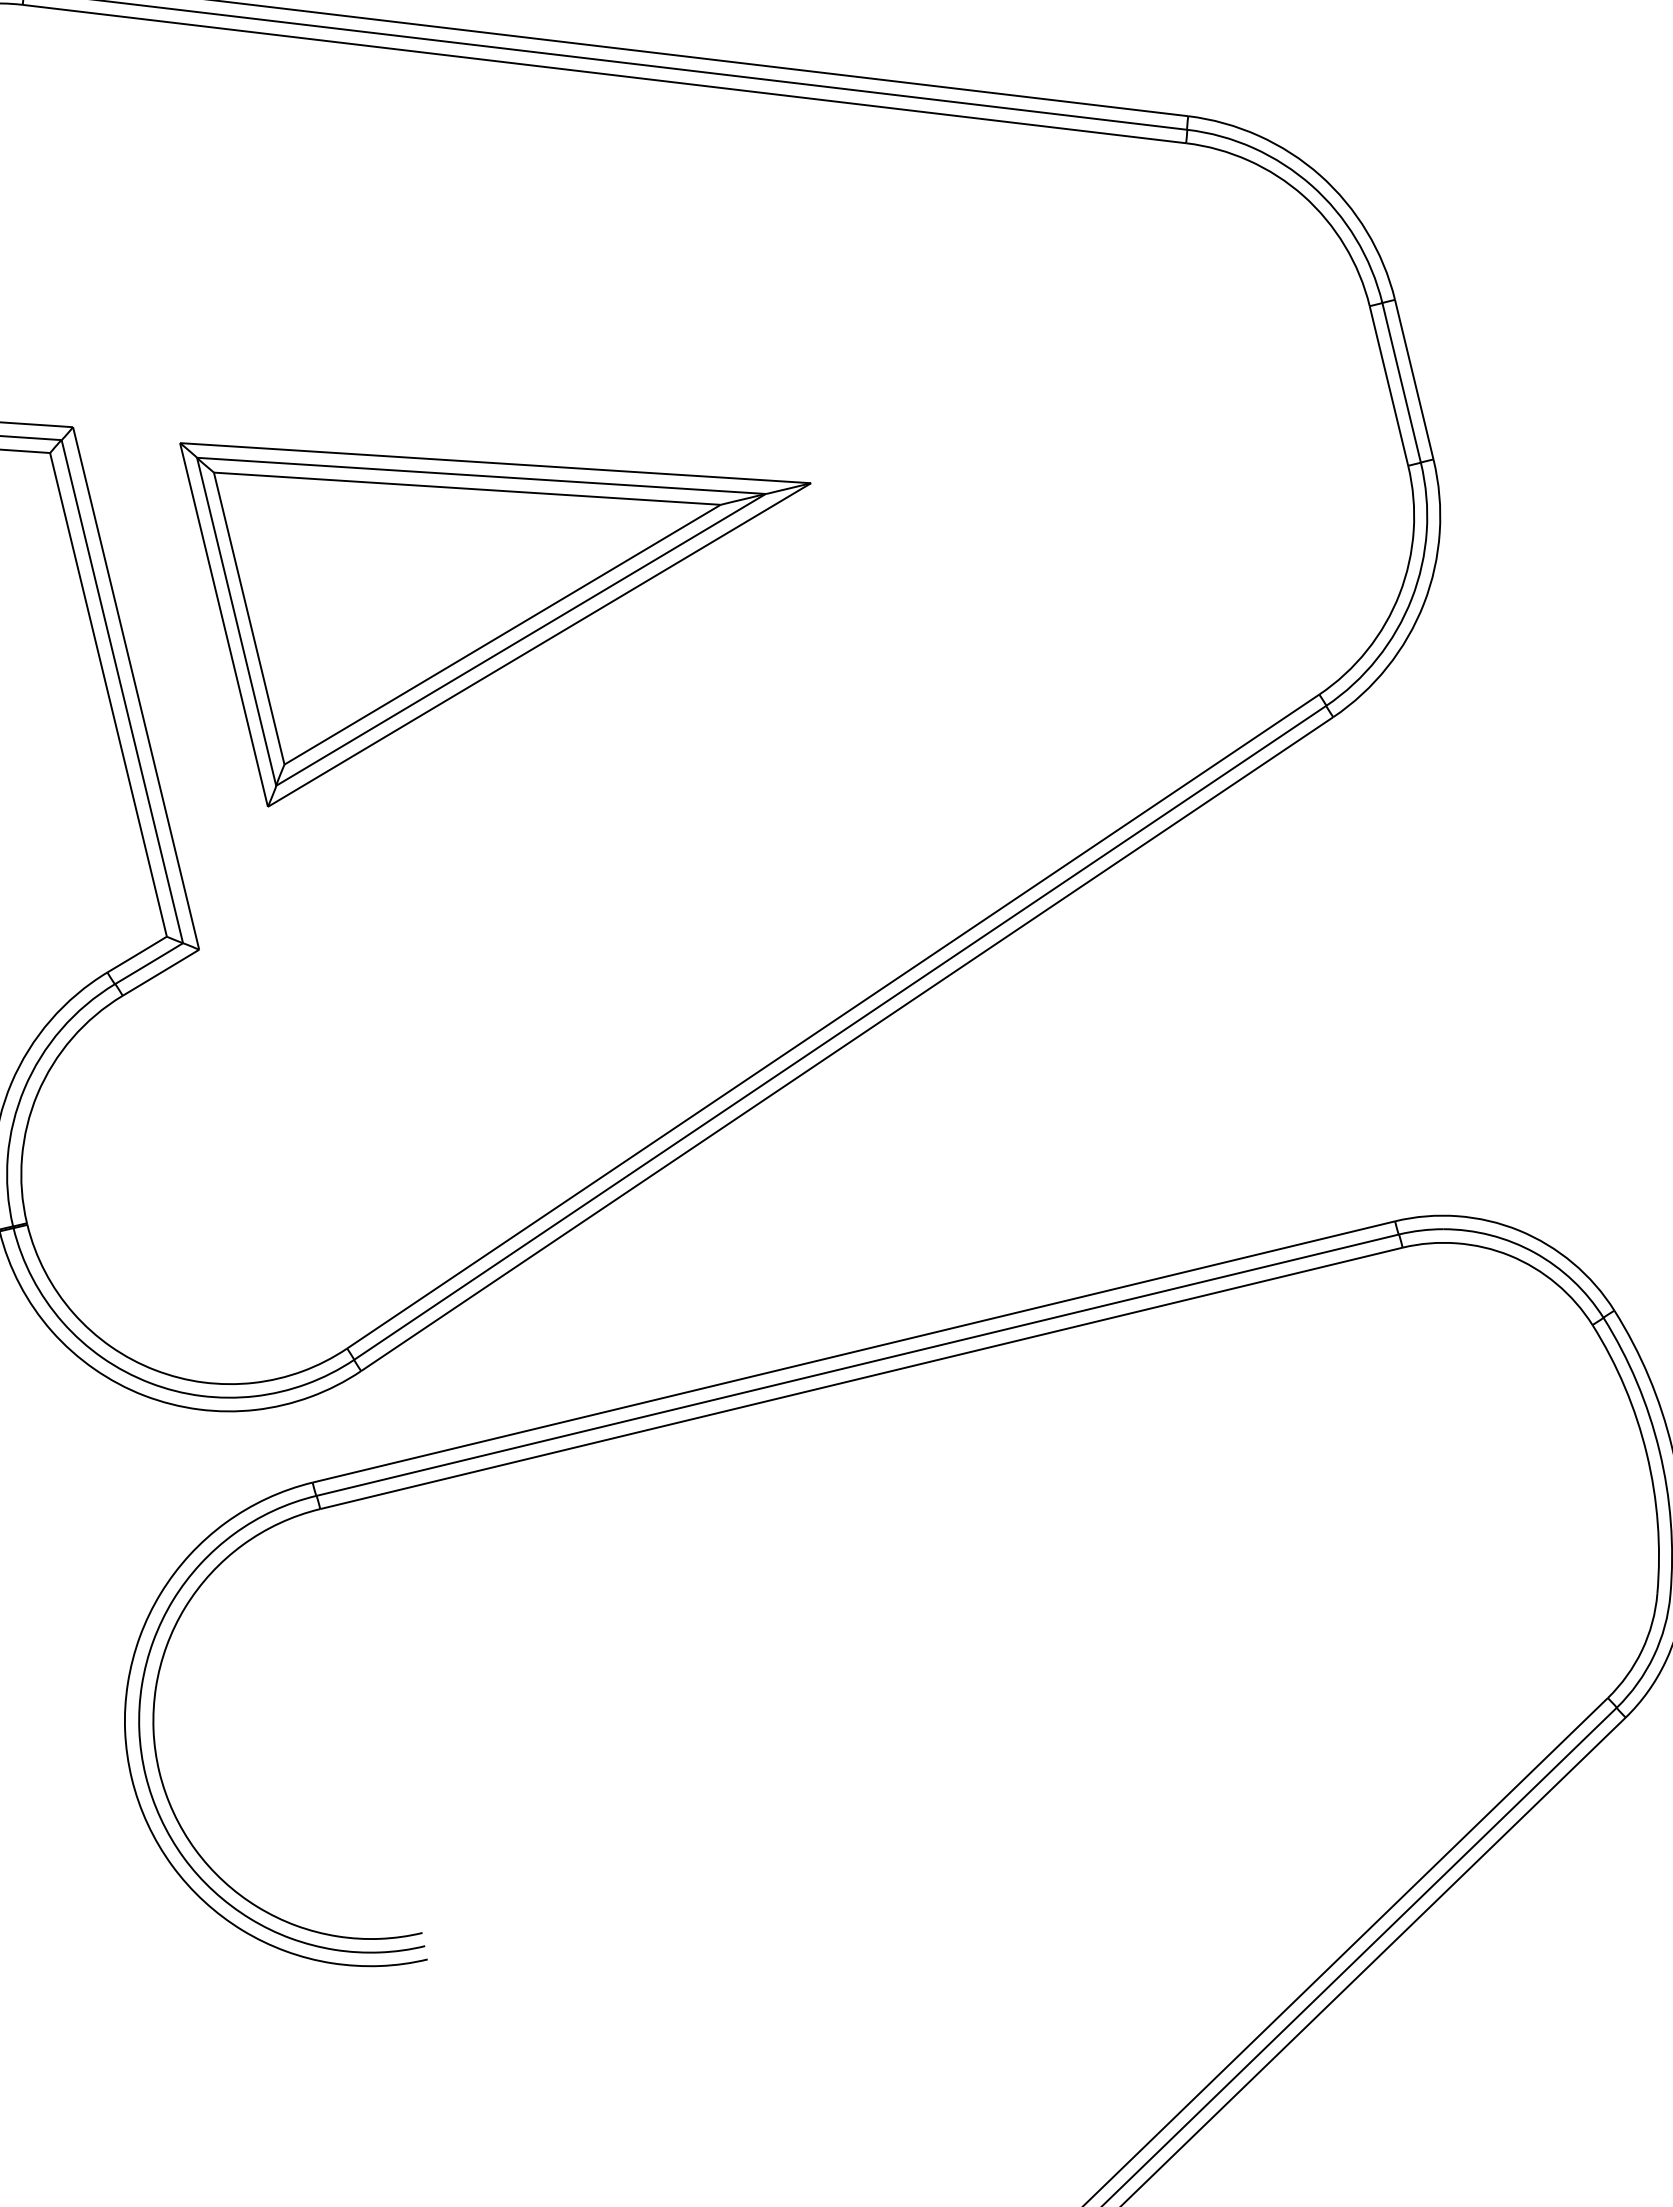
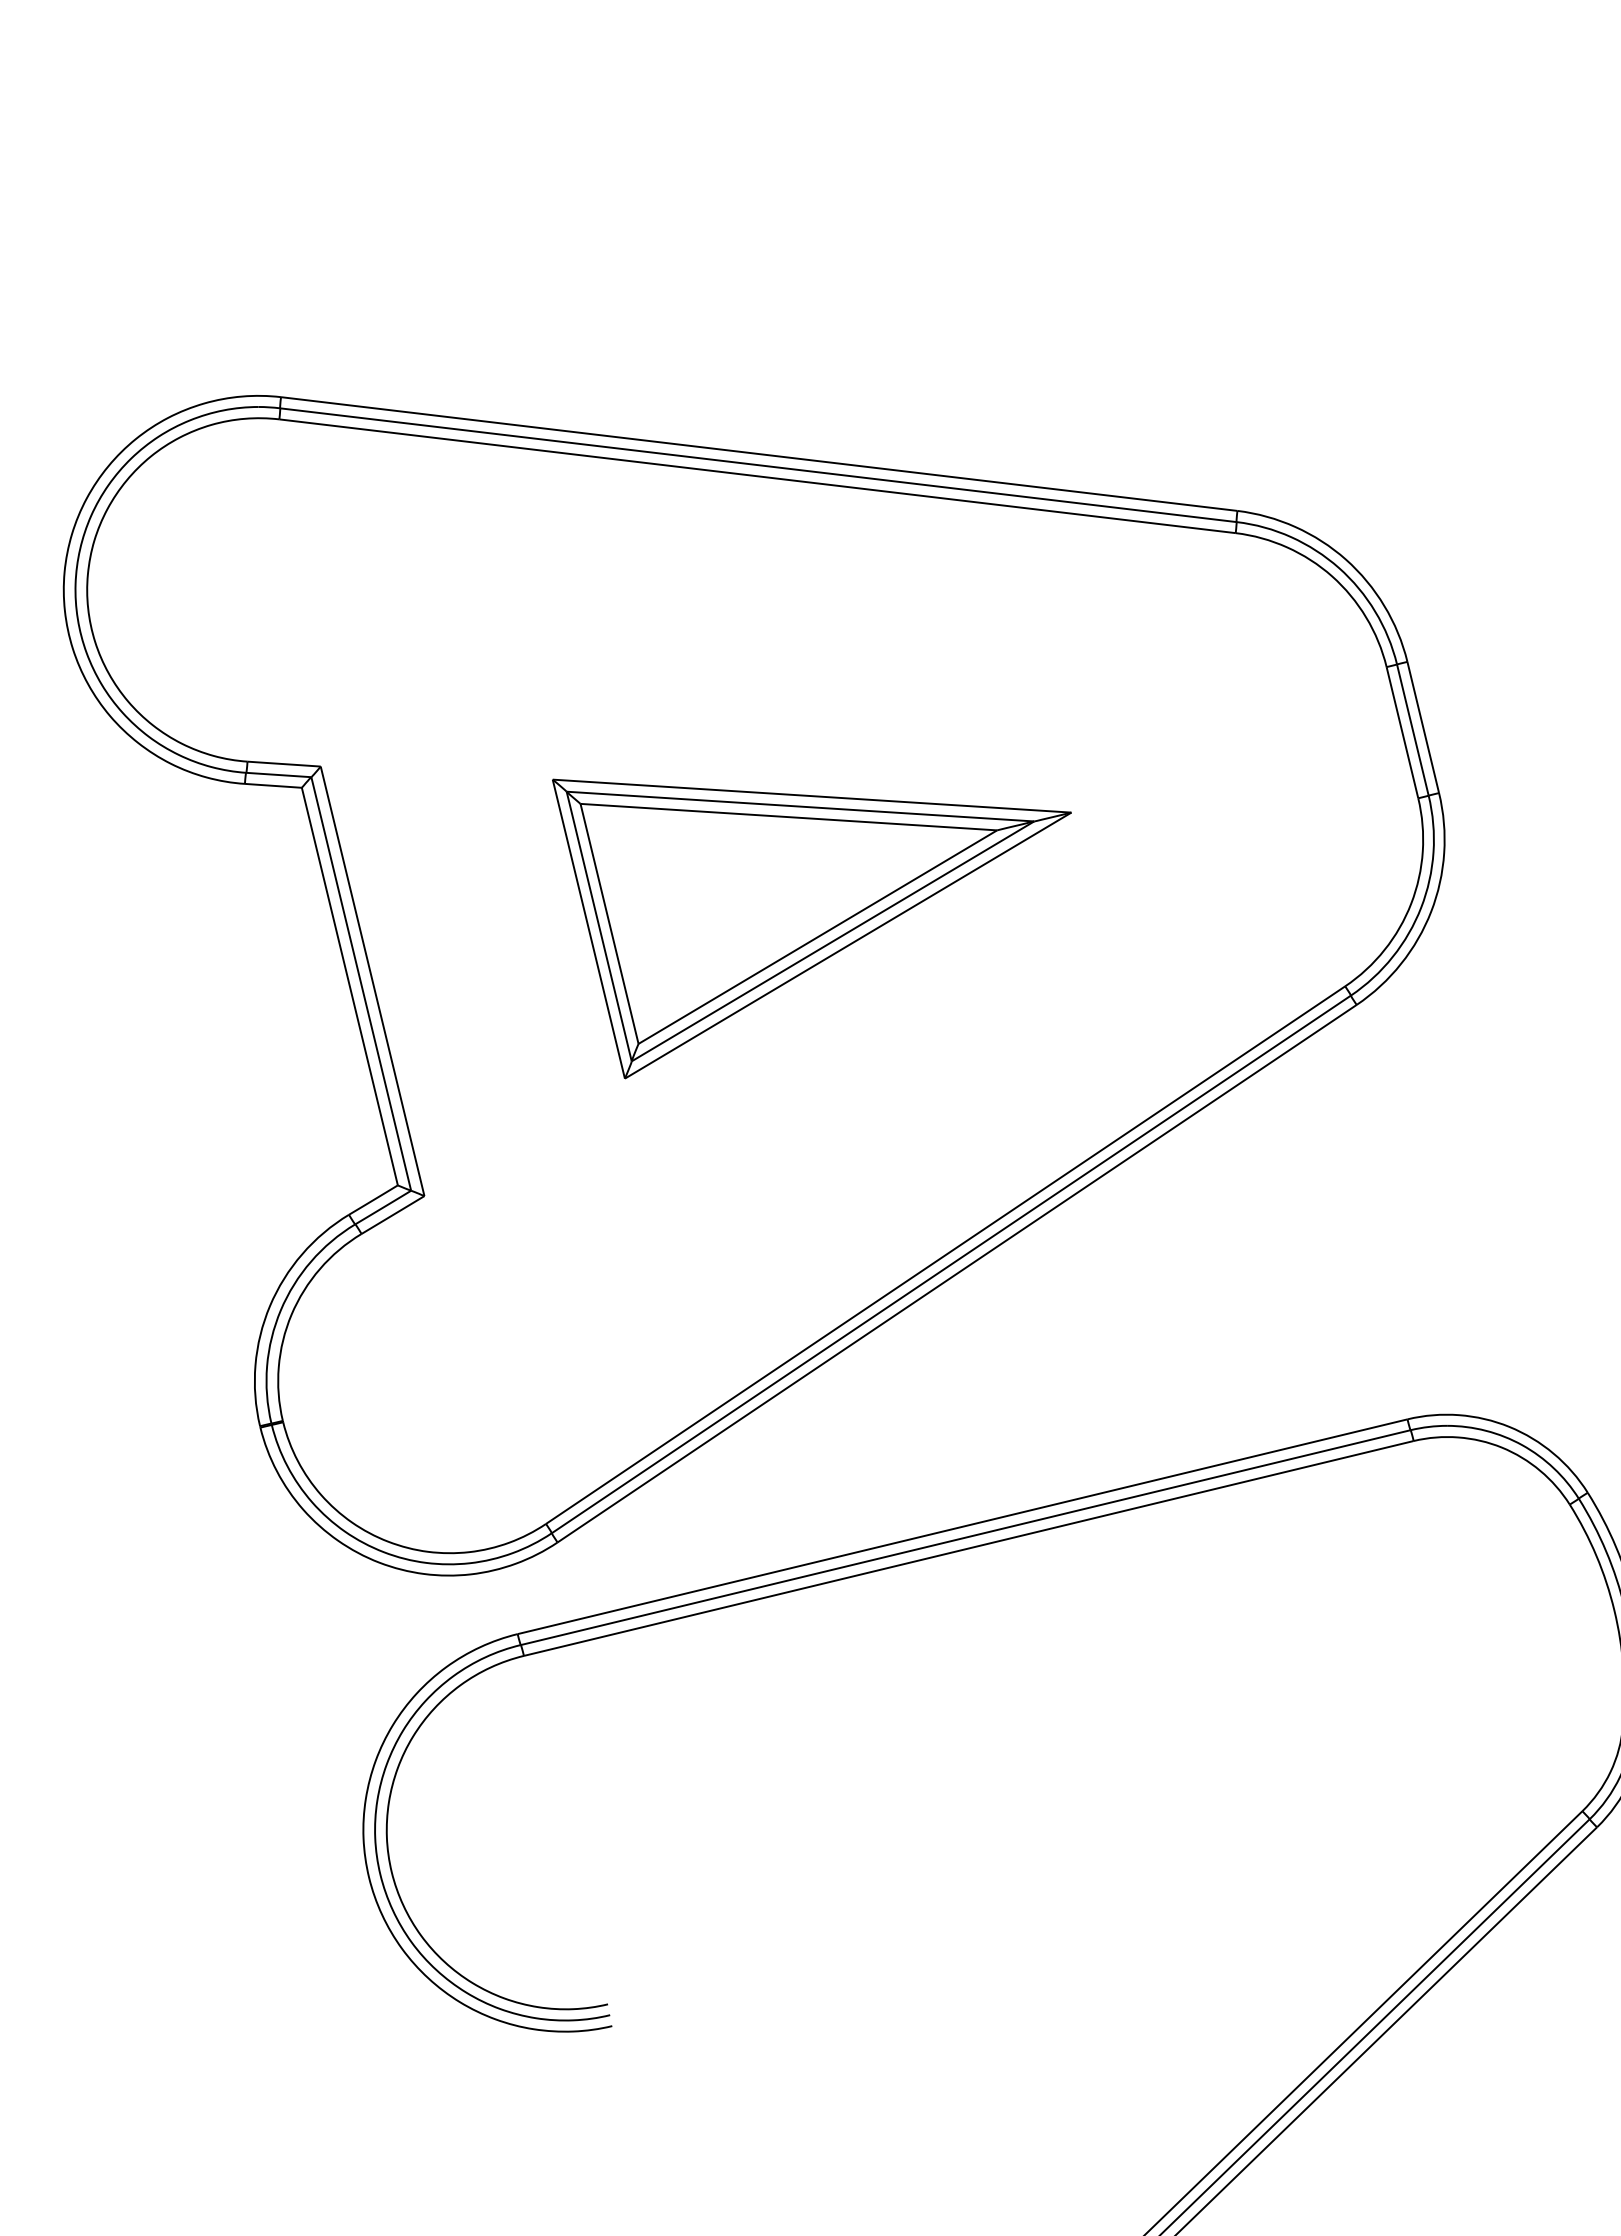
part: (494, 624) -> (811, 928), moved

